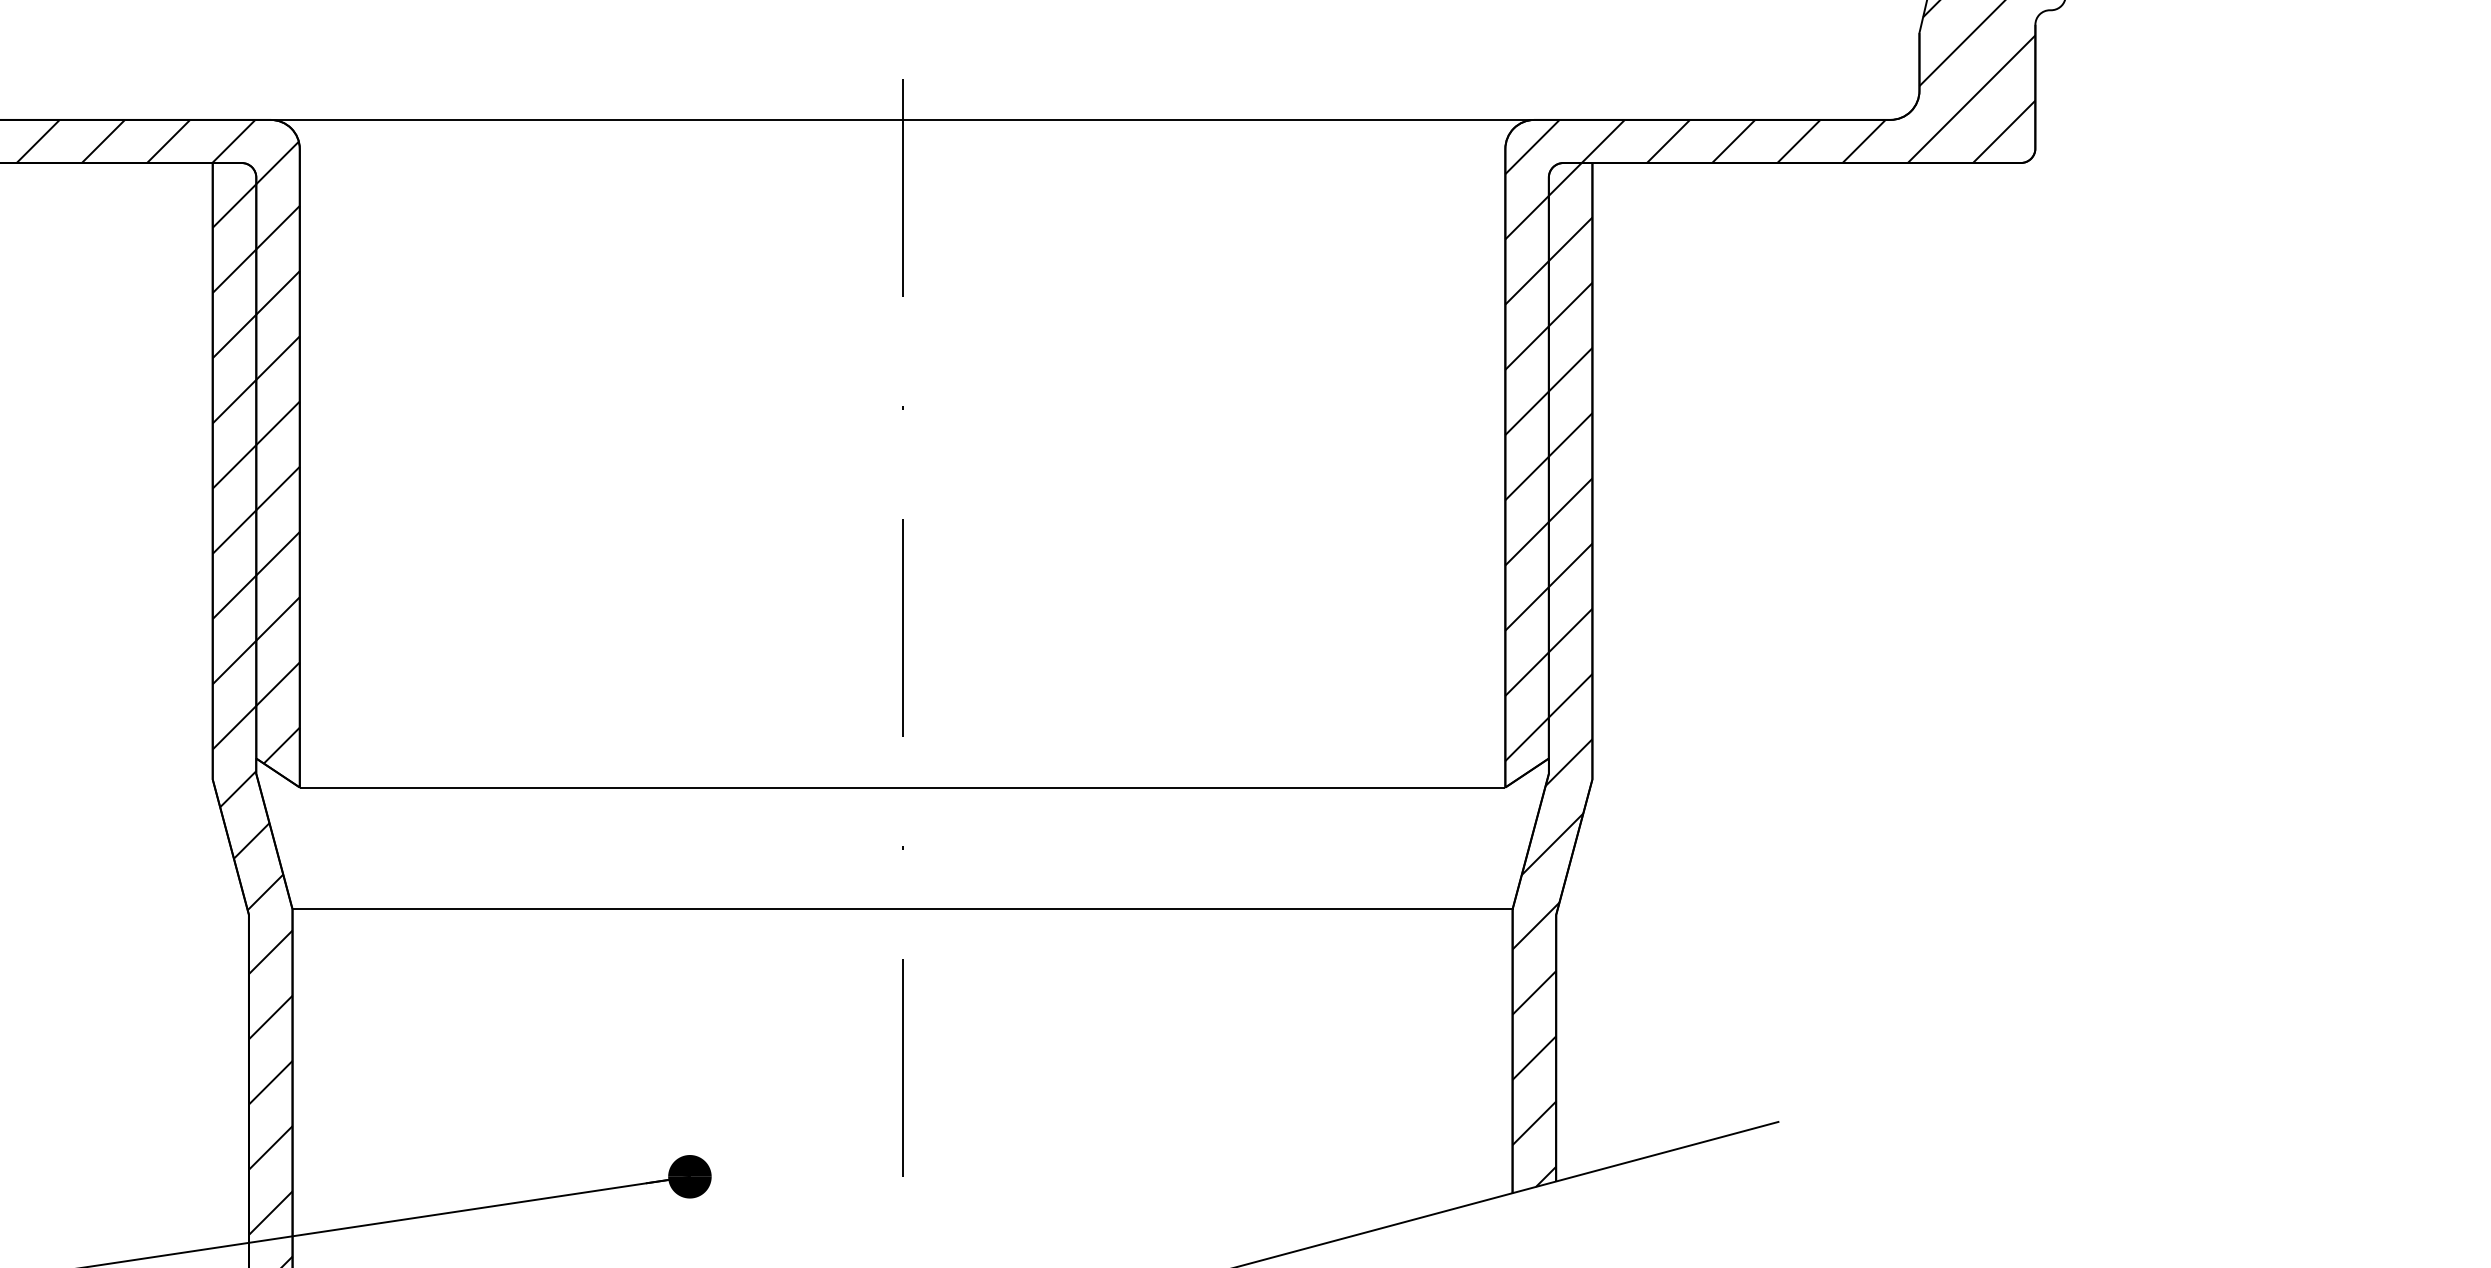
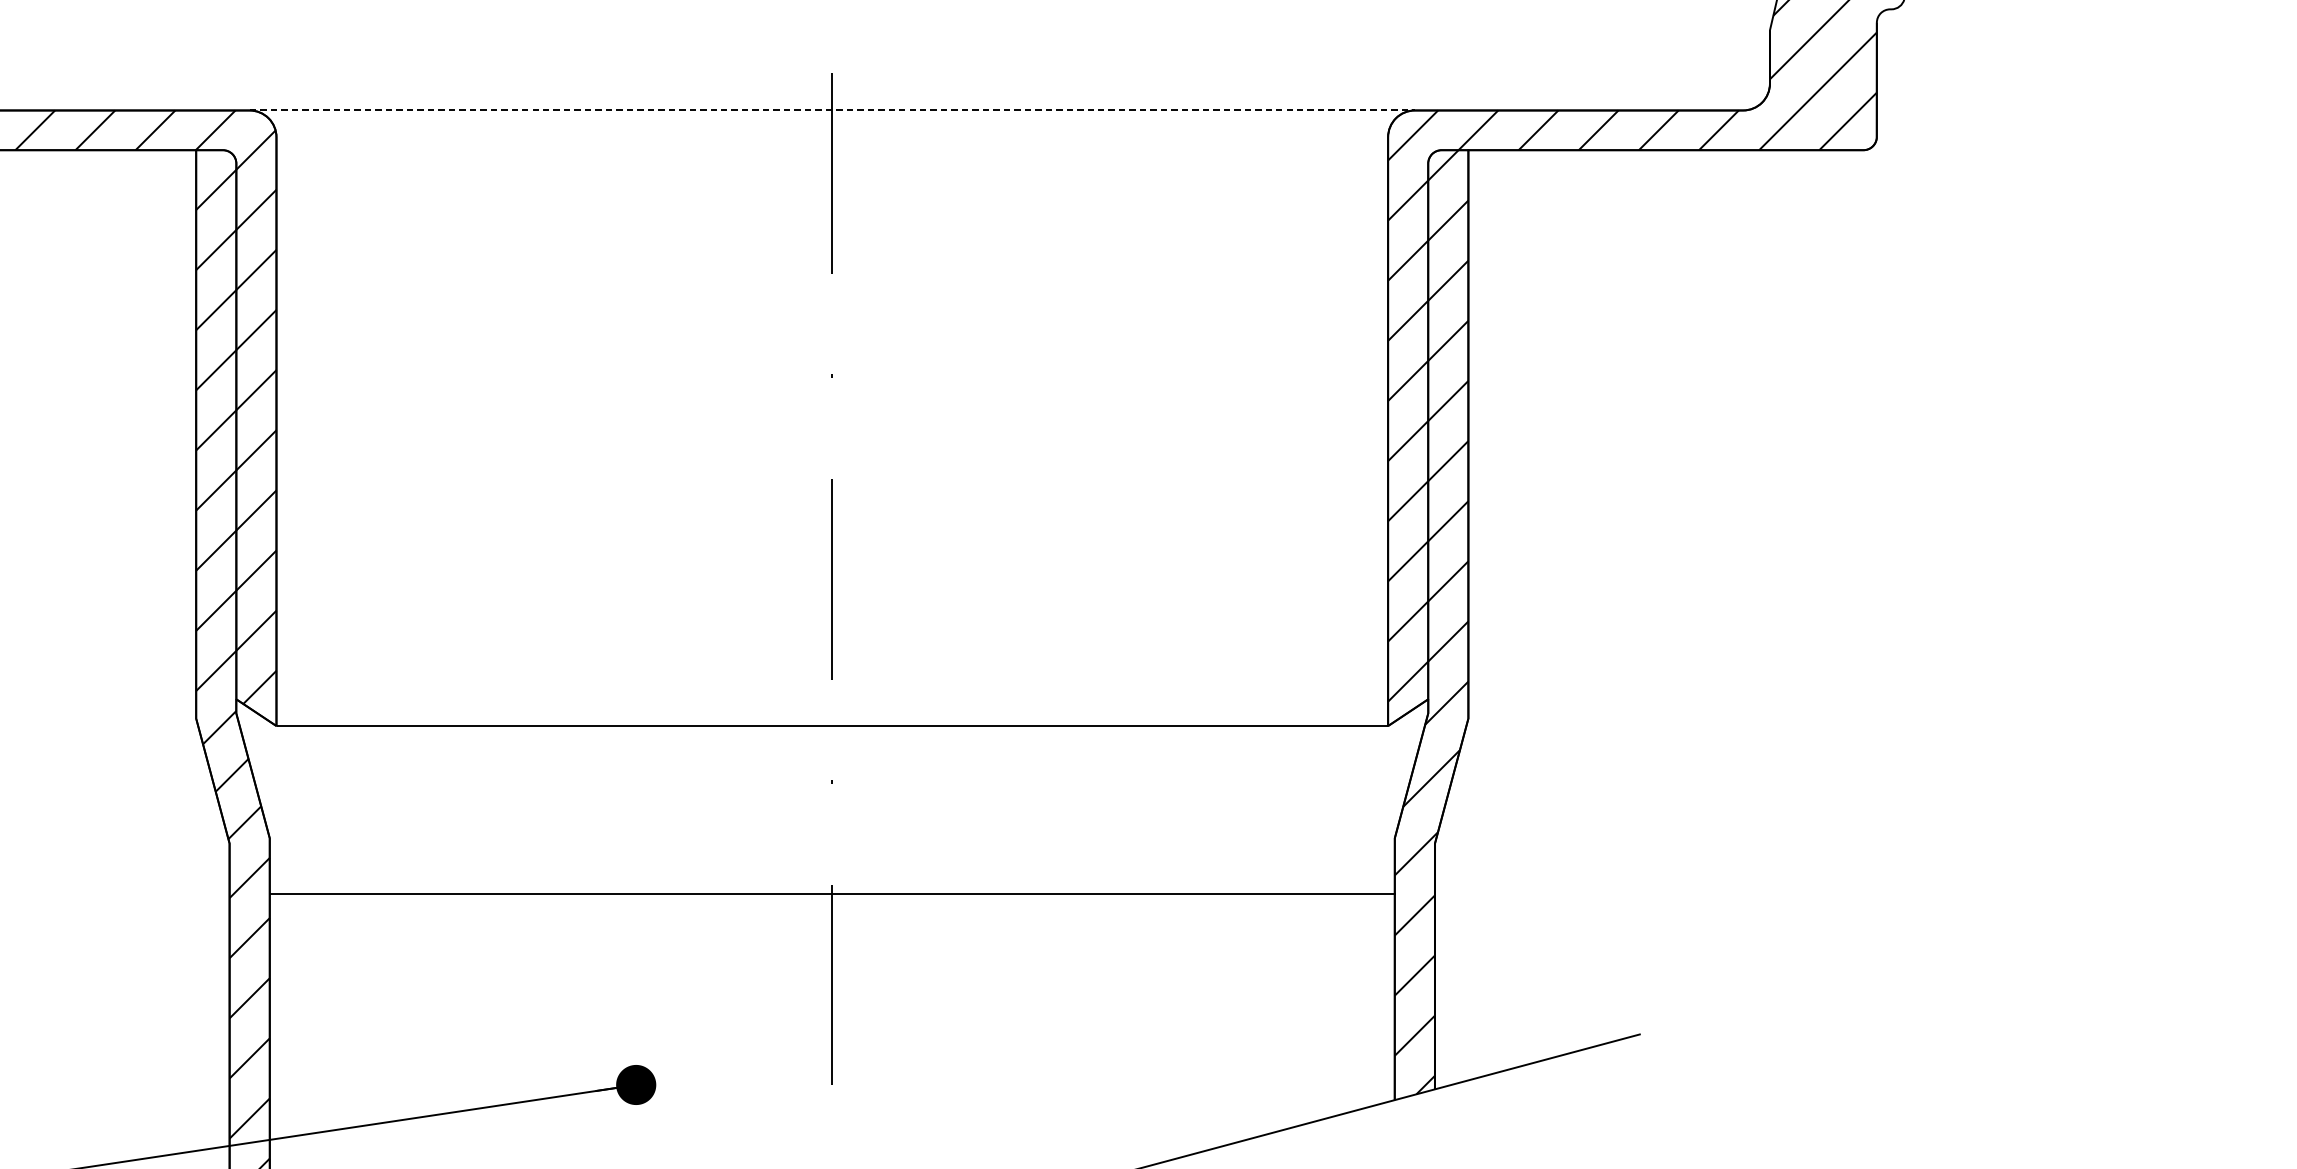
line: (902, 119) -> (832, 110), solid -> dashed
line: (902, 909) -> (832, 893), moved

